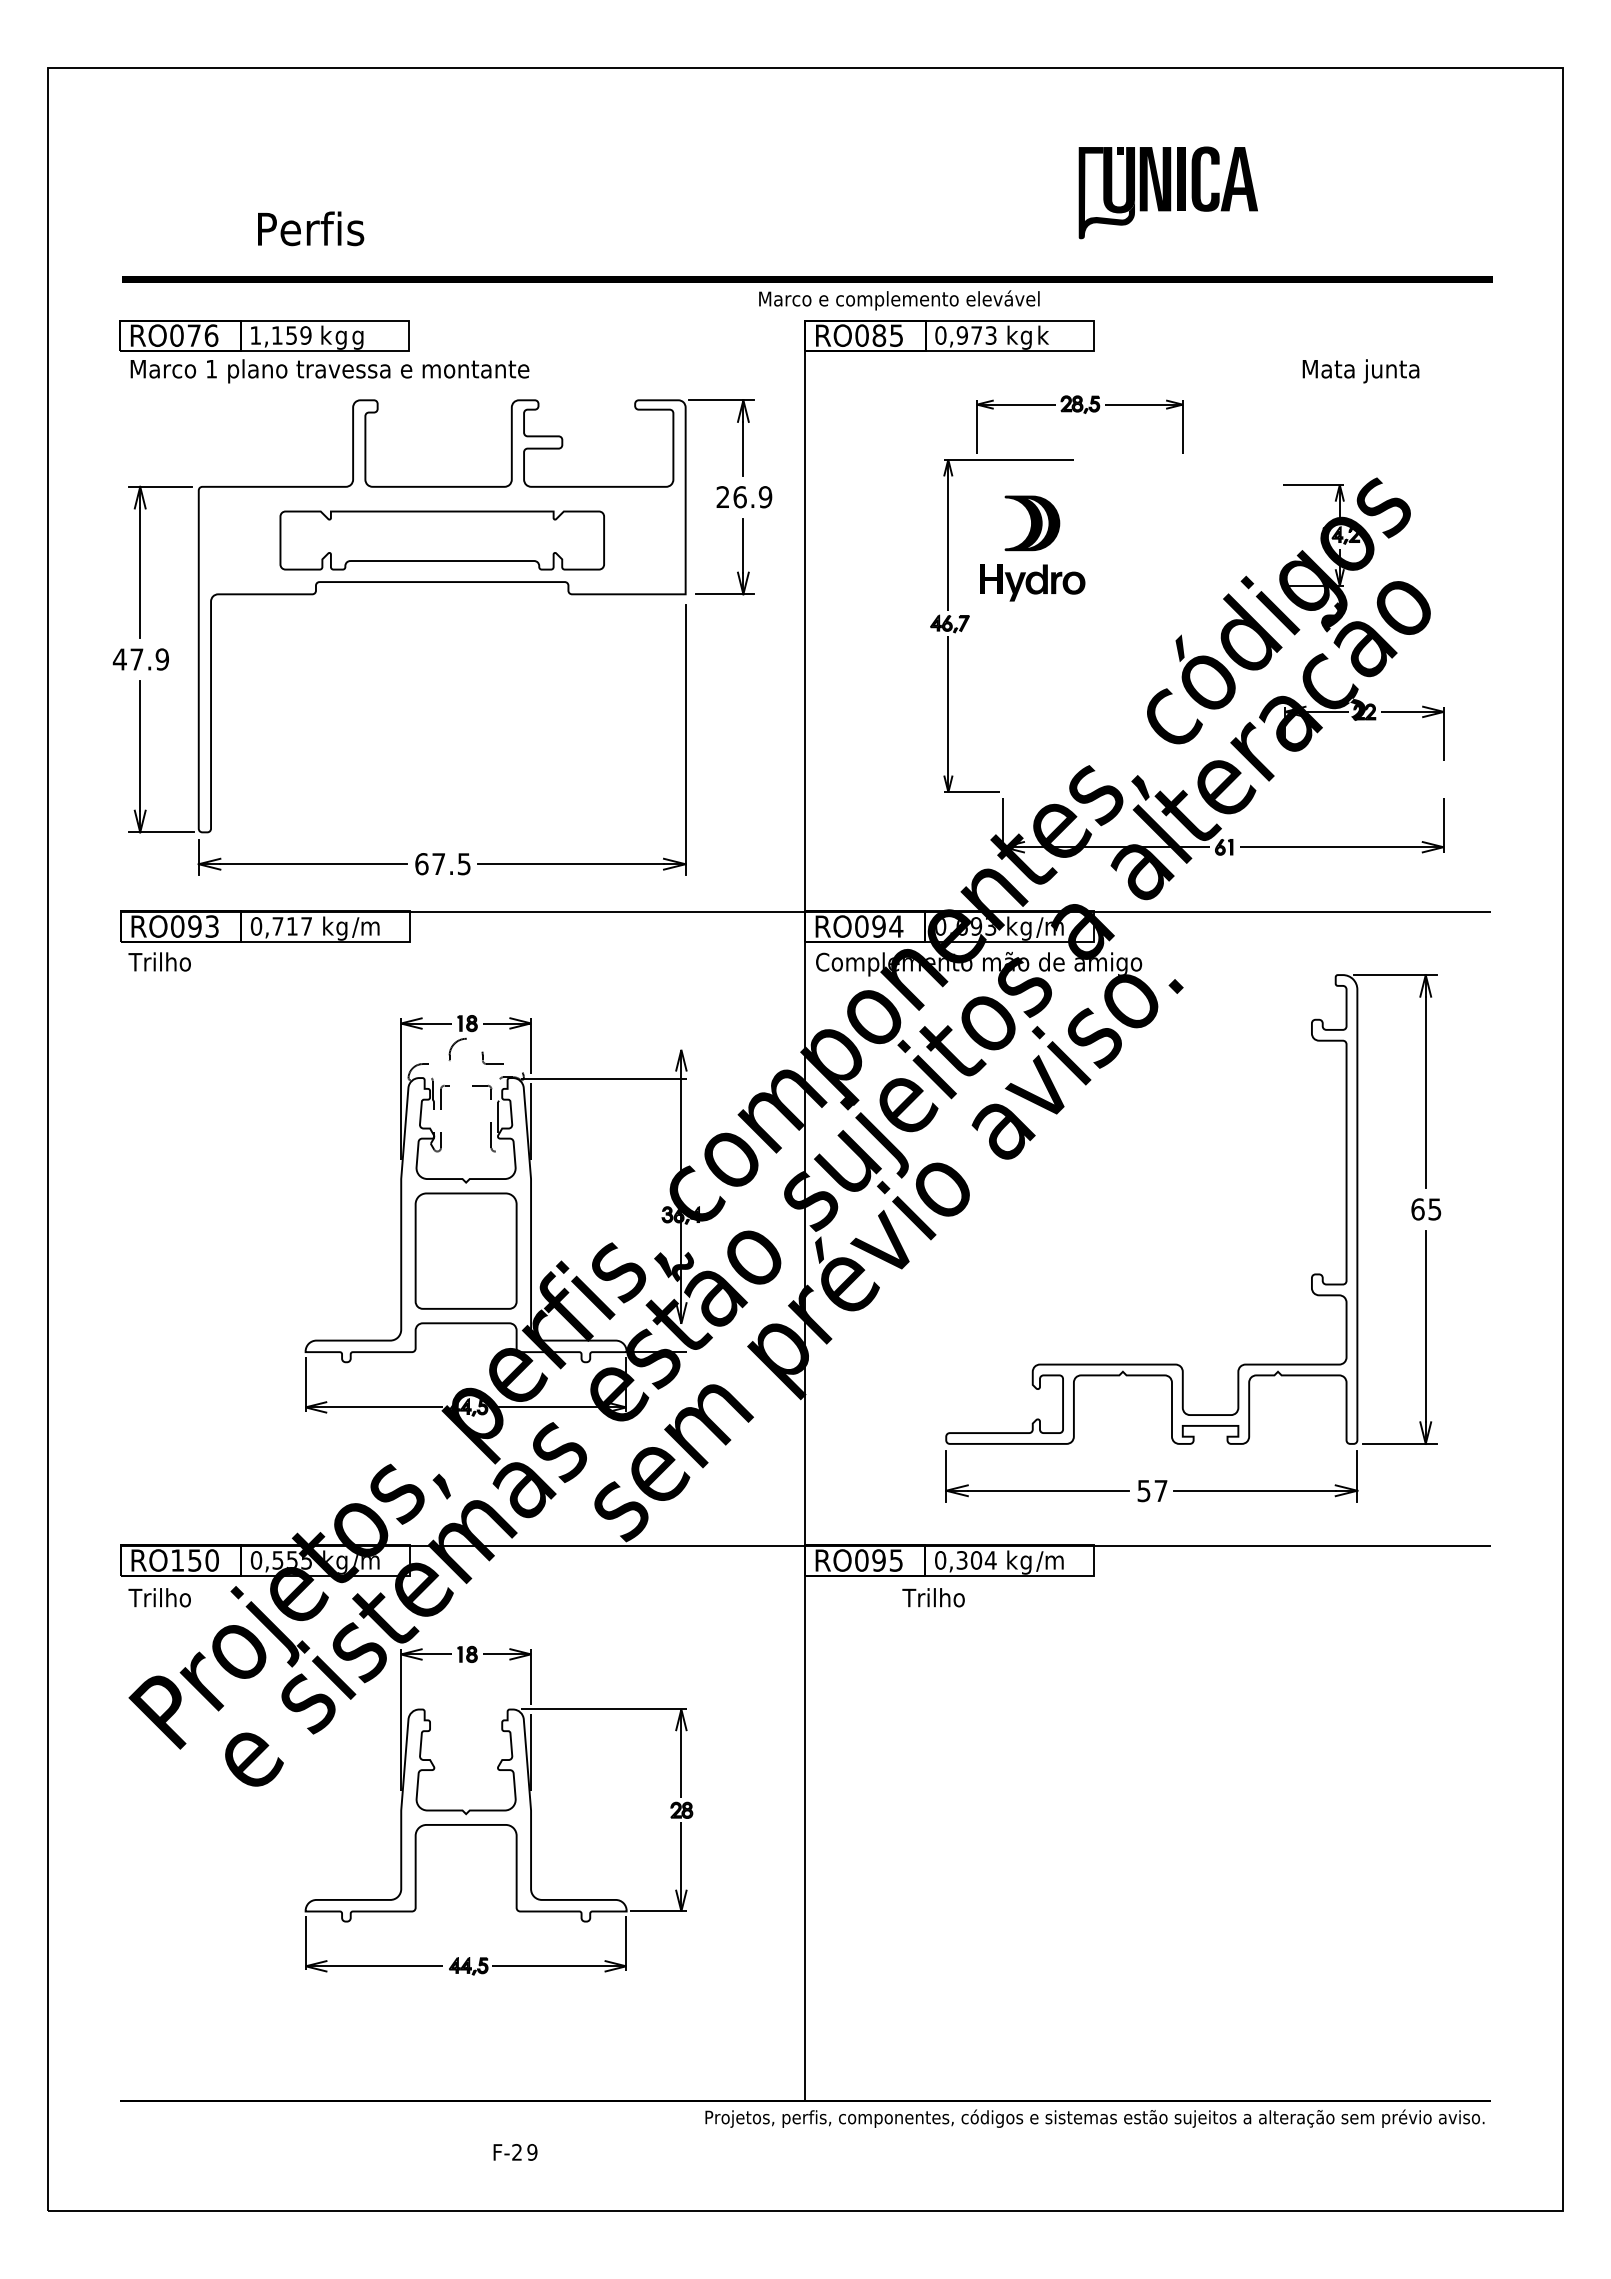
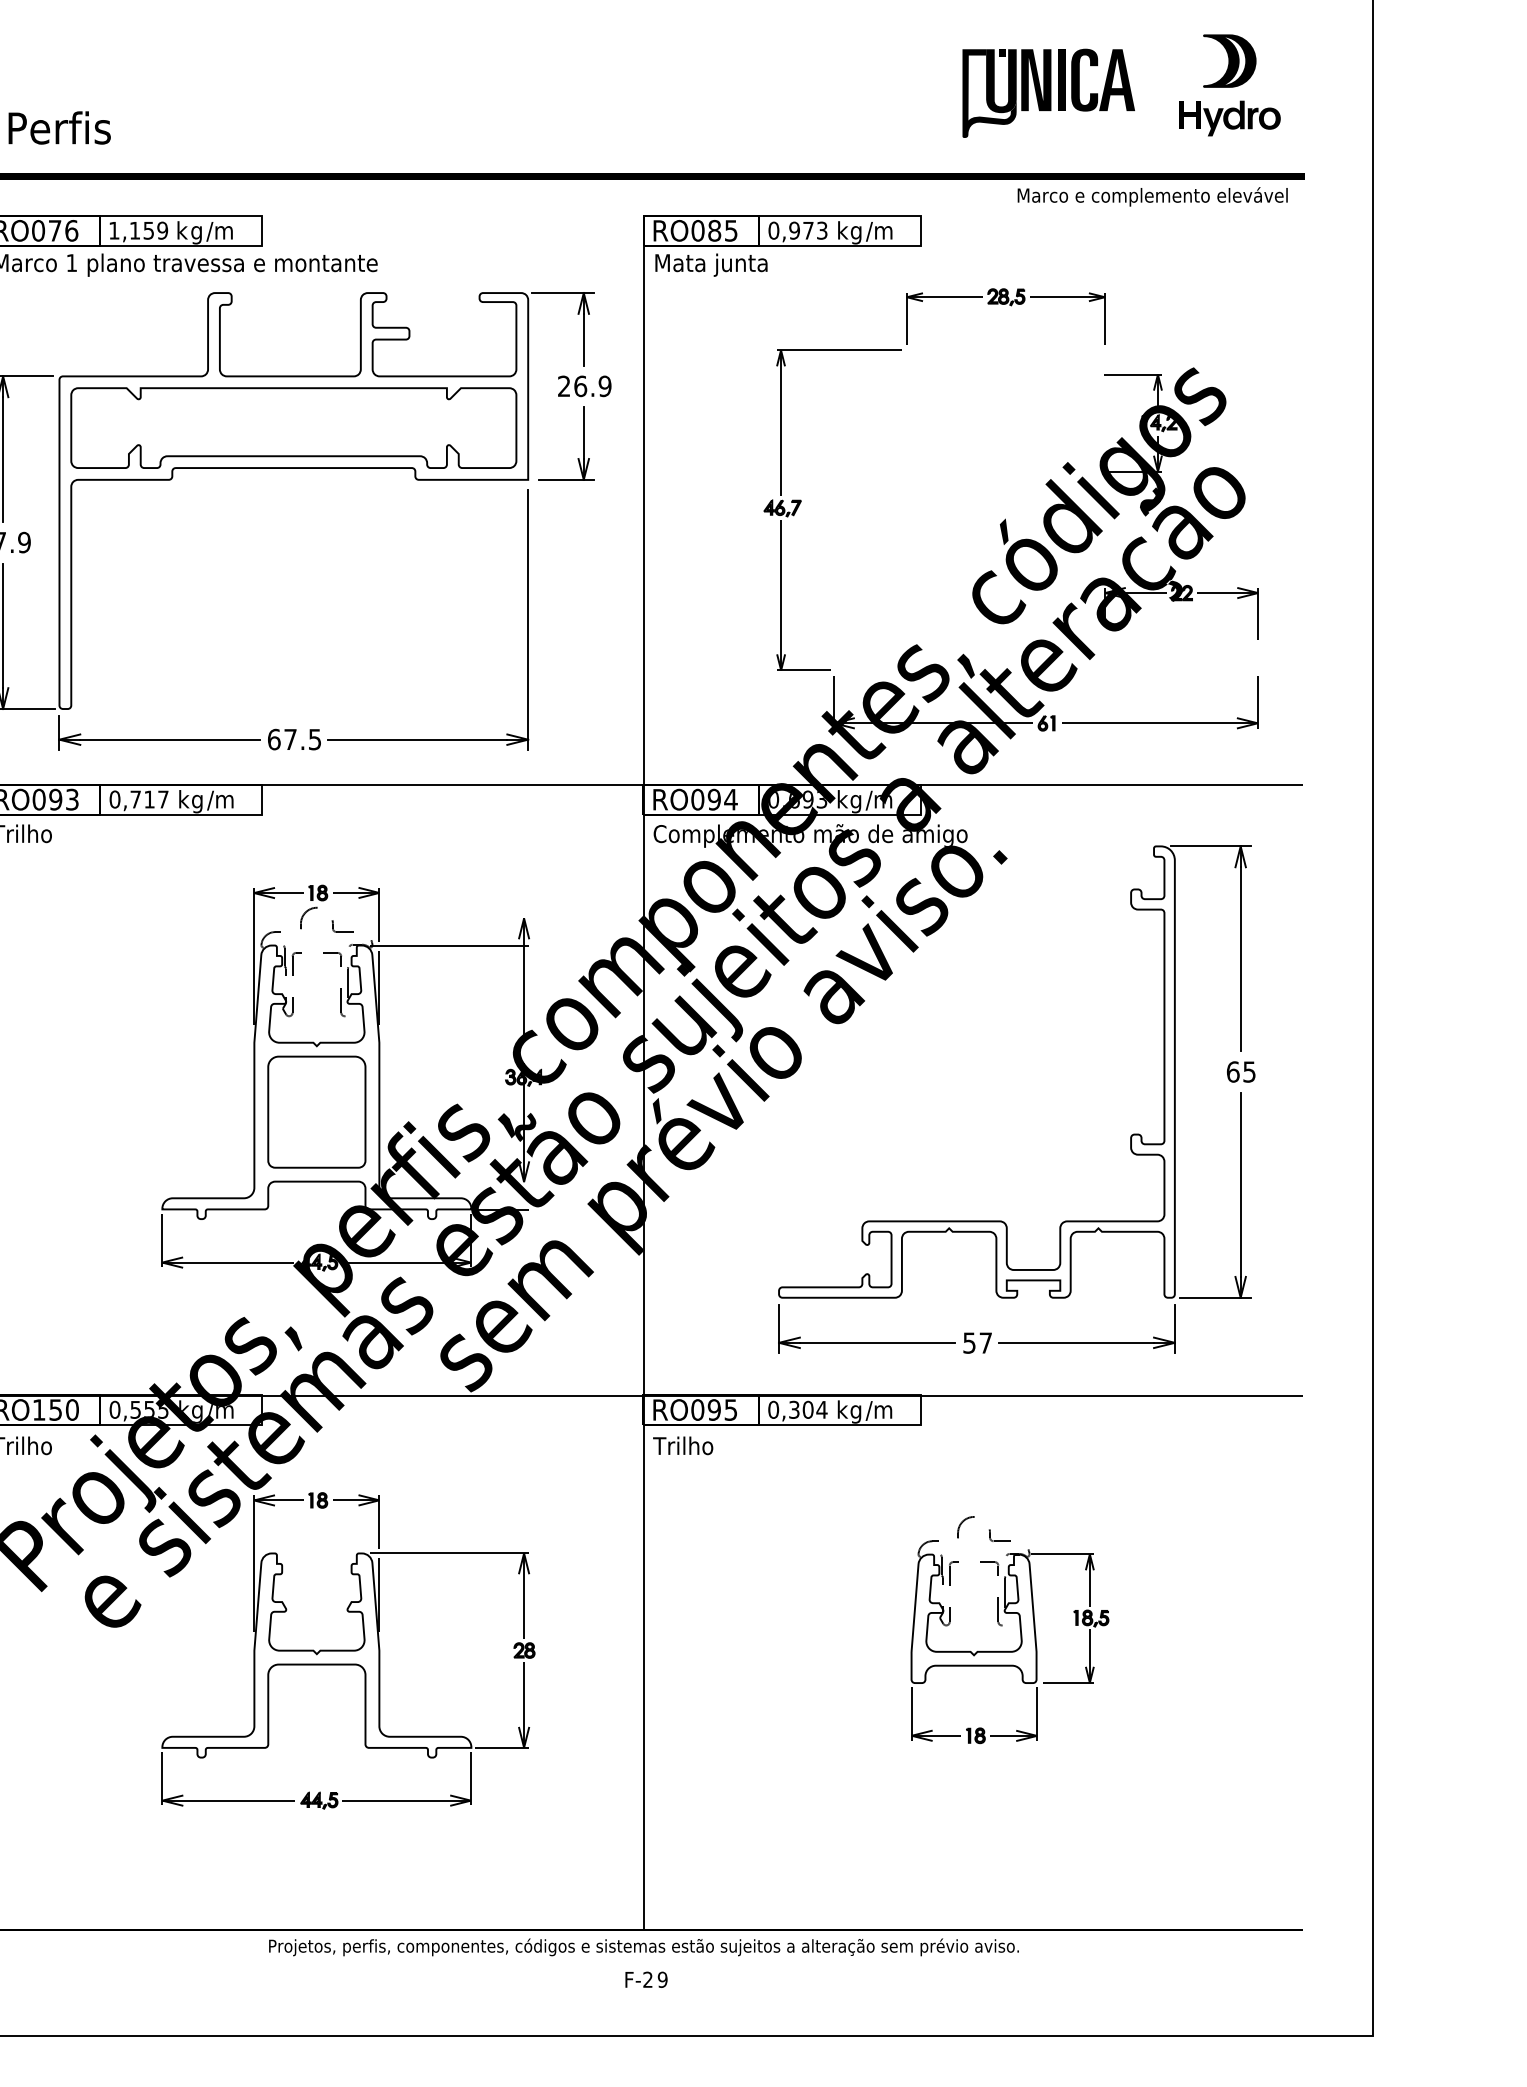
part: (1167, 192) -> (1047, 93), moved
text: (311, 228) -> (60, 127), moved
text: (899, 300) -> (1152, 196), moved
text: (1049, 335) -> (878, 230), k -> /m
text: (364, 337) -> (219, 232), g -> /m
text: (1360, 371) -> (710, 265), moved
part: (1083, 413) -> (1009, 305), moved
part: (442, 540) -> (294, 428), size x1.43
part: (1032, 548) -> (1229, 85), moved
text: (933, 1597) -> (683, 1445), moved
part: (1178, 1785) -> (1002, 1626), added
text: (1094, 2118) -> (643, 1947), moved
text: (515, 2152) -> (646, 1979), moved

